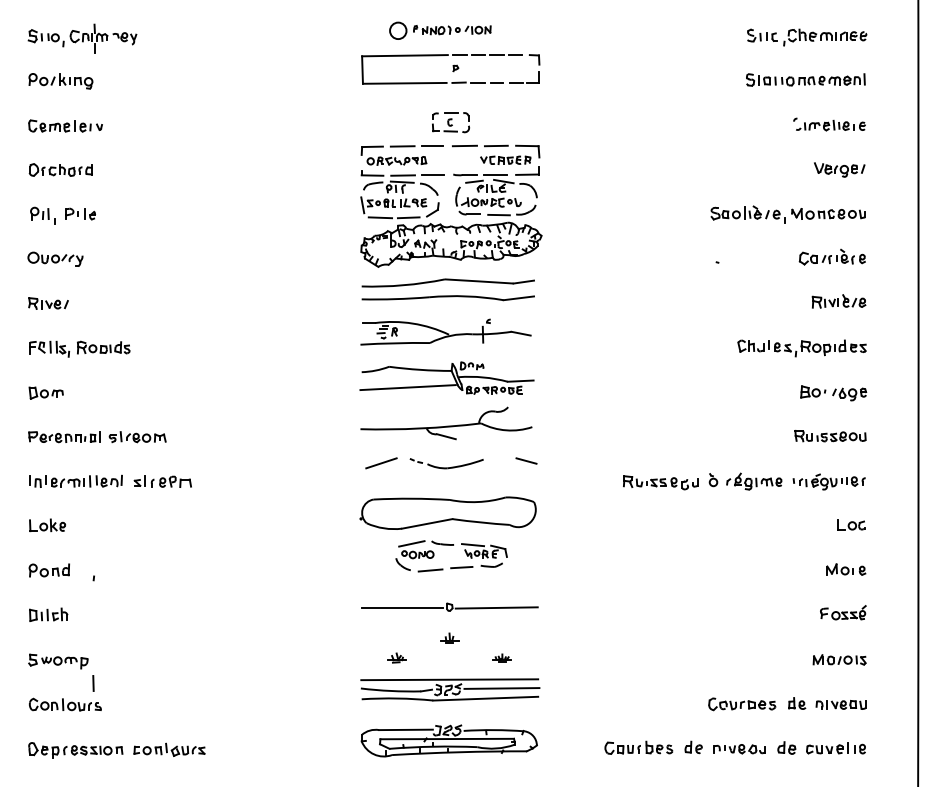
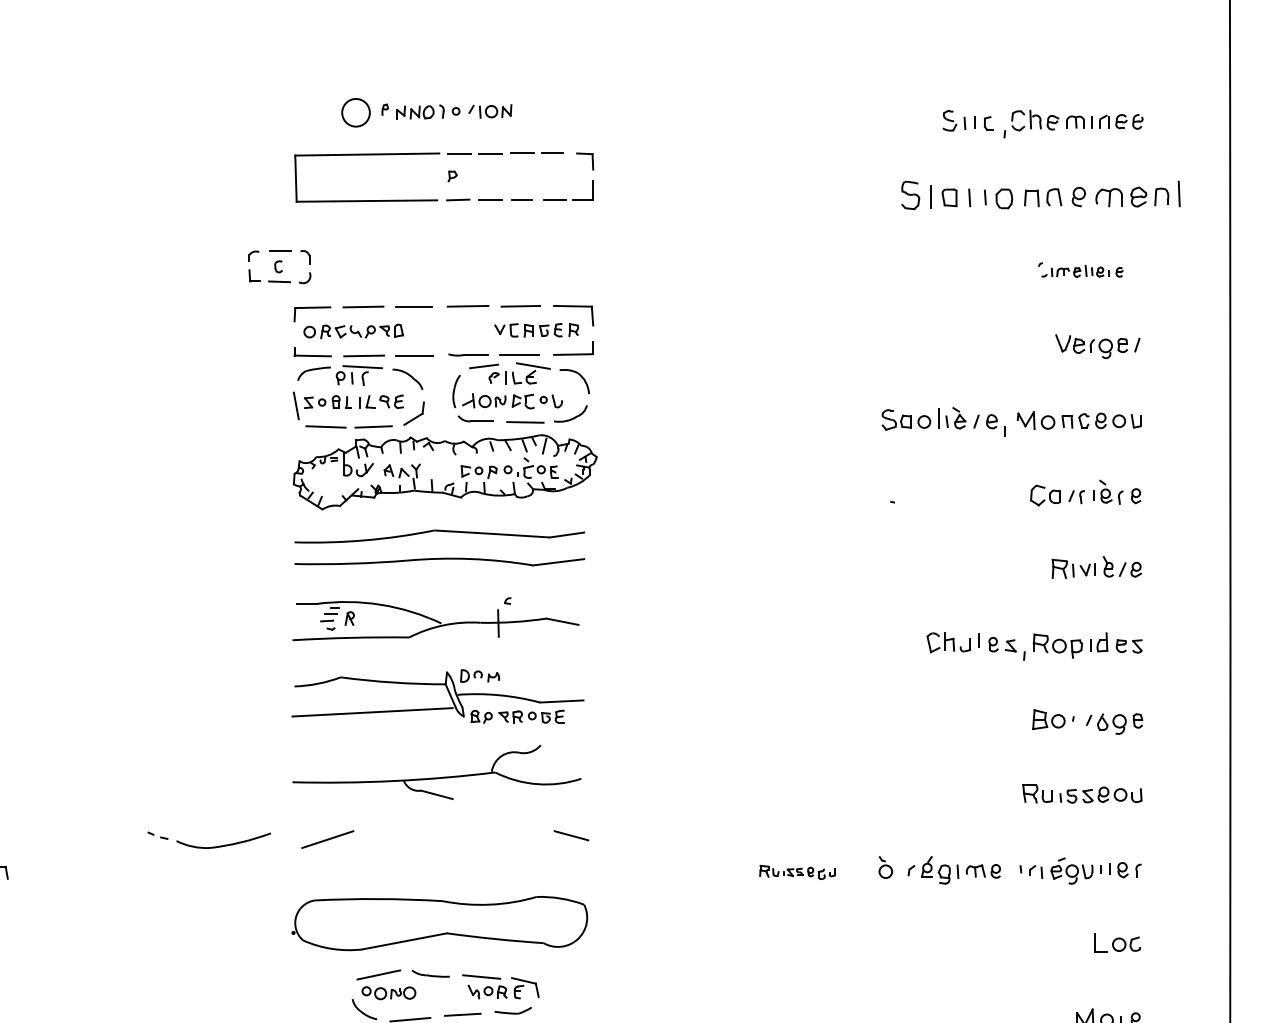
part: (805, 79) -> (1040, 194), size x1.4
part: (450, 122) -> (279, 266), moved
part: (829, 124) -> (1080, 270), size x0.7
part: (446, 463) -> (208, 839), moved
part: (660, 482) -> (796, 871), size x0.6

